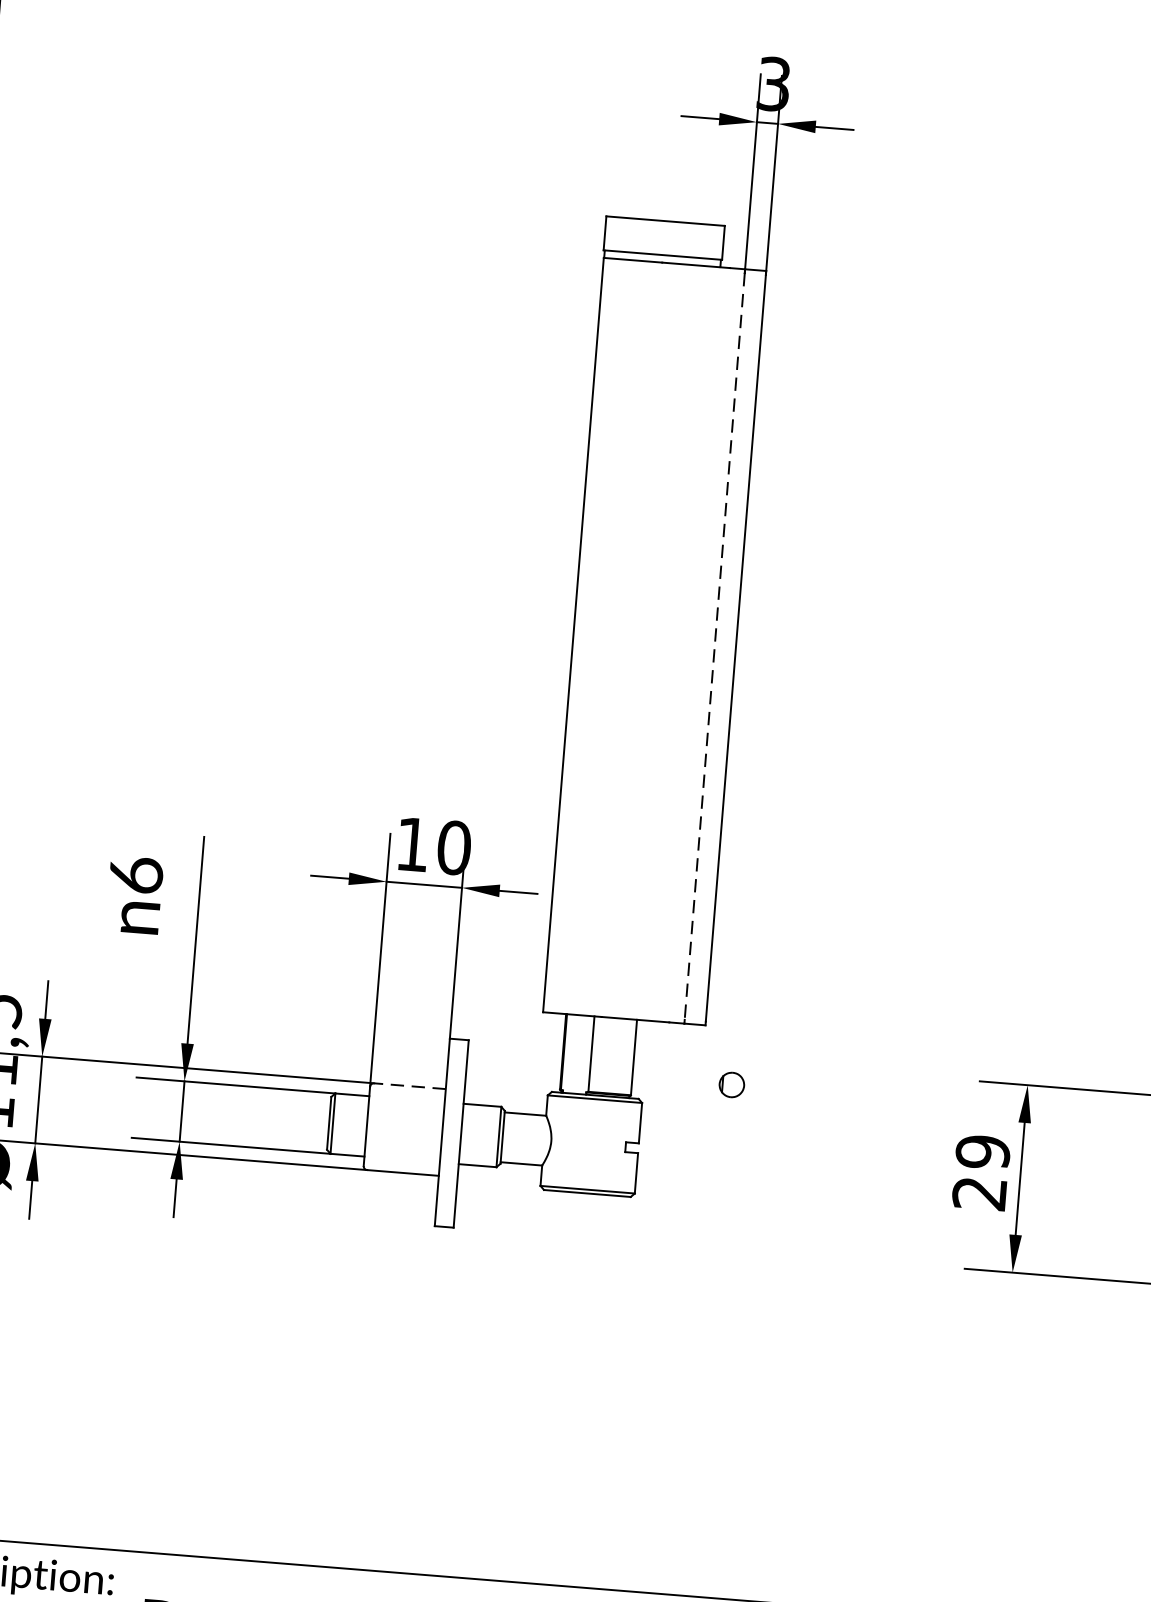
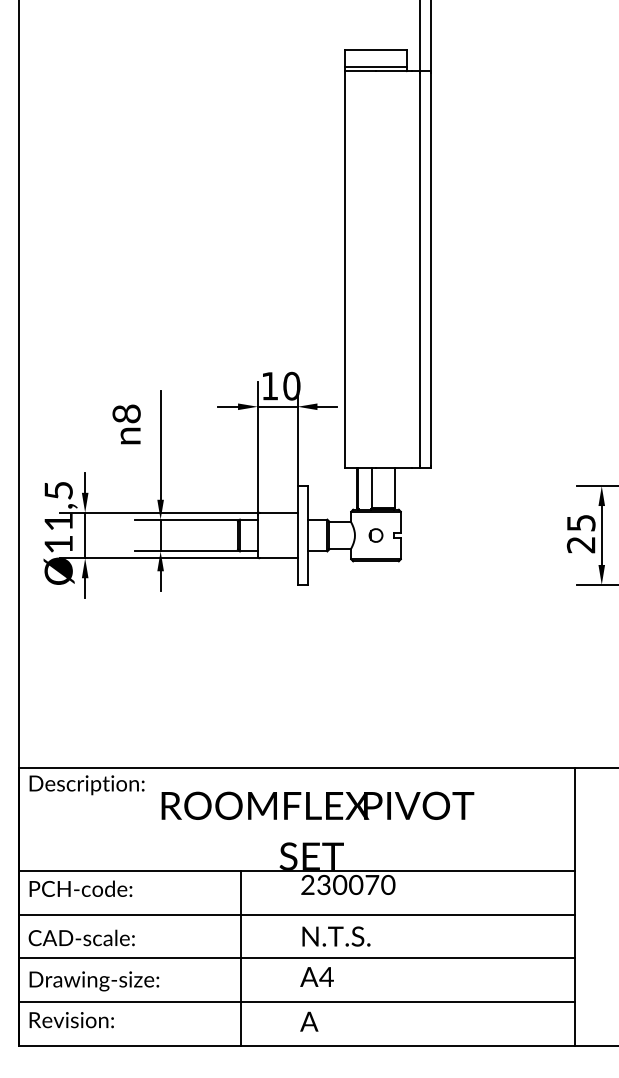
line: (714, 645) -> (419, 269), dashed -> solid
text: (135, 874) -> (126, 413), 6 -> 8
part: (730, 1084) -> (375, 535), moved
line: (409, 1085) -> (278, 512), dashed -> solid
text: (981, 1150) -> (580, 522), 29 -> 25

